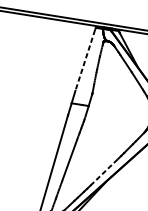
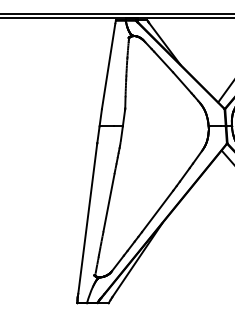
line: (85, 60) -> (108, 66), dashed -> solid
line: (104, 172) -> (157, 211), dashed -> solid

